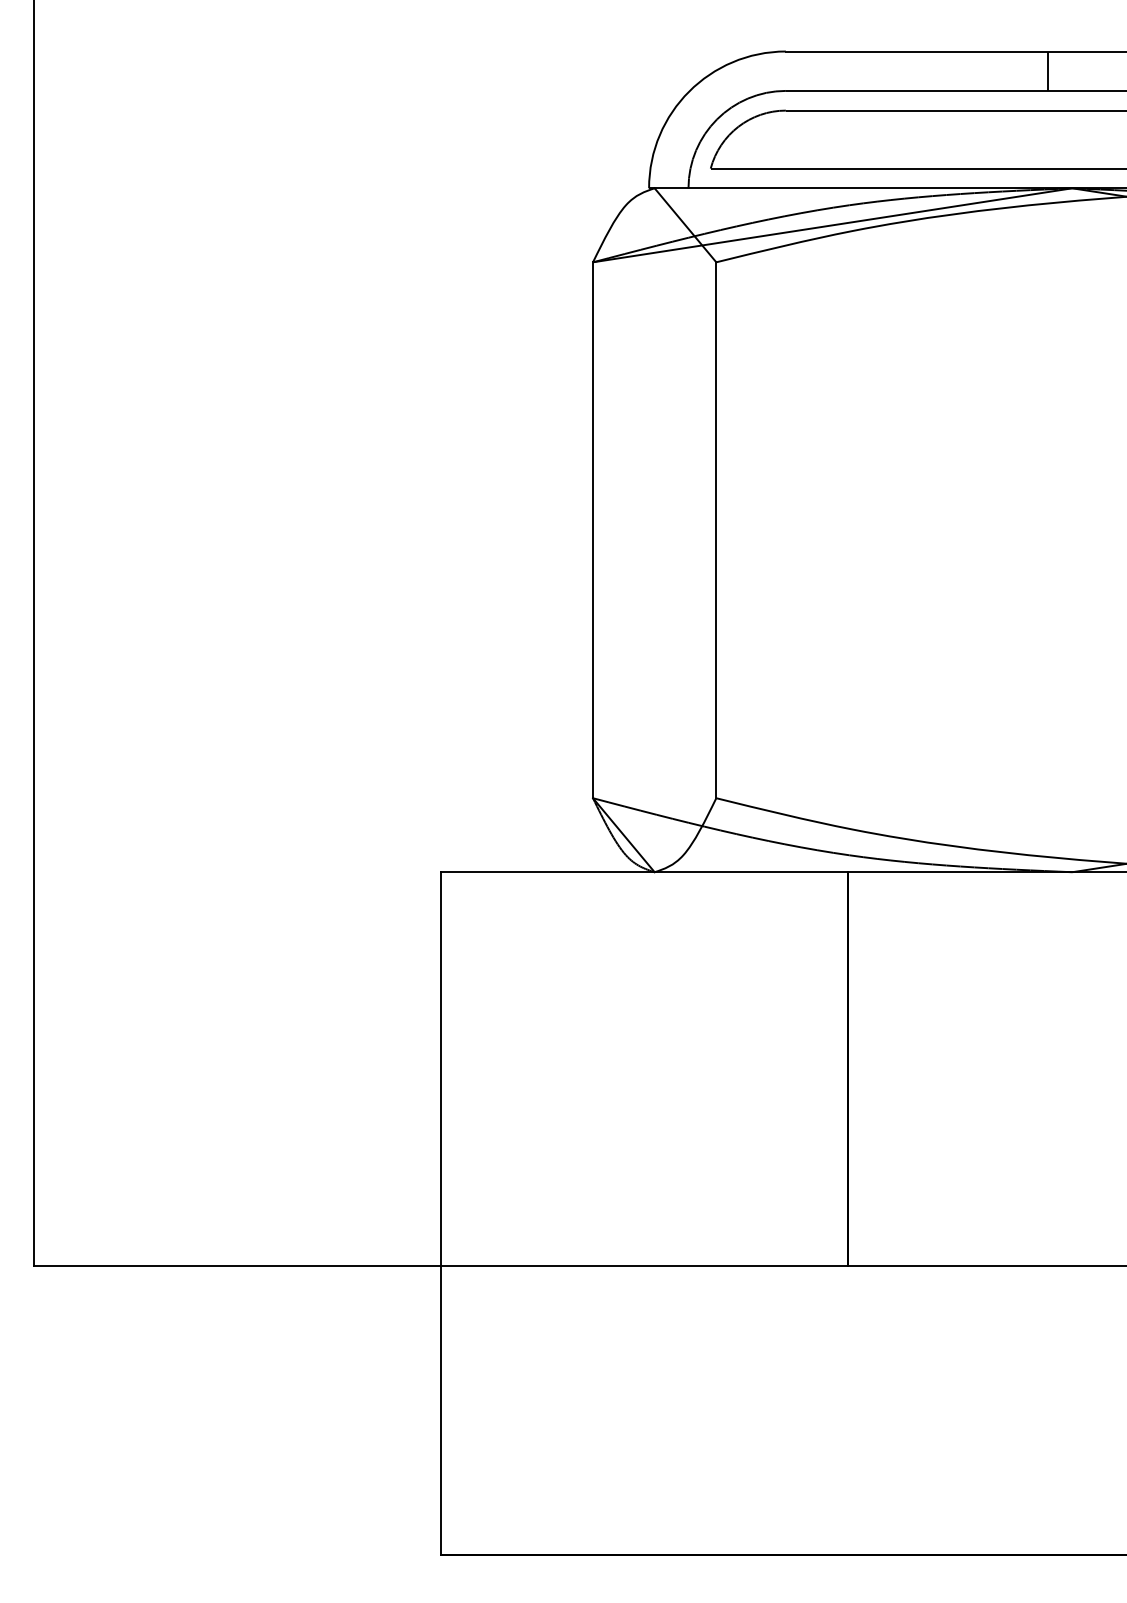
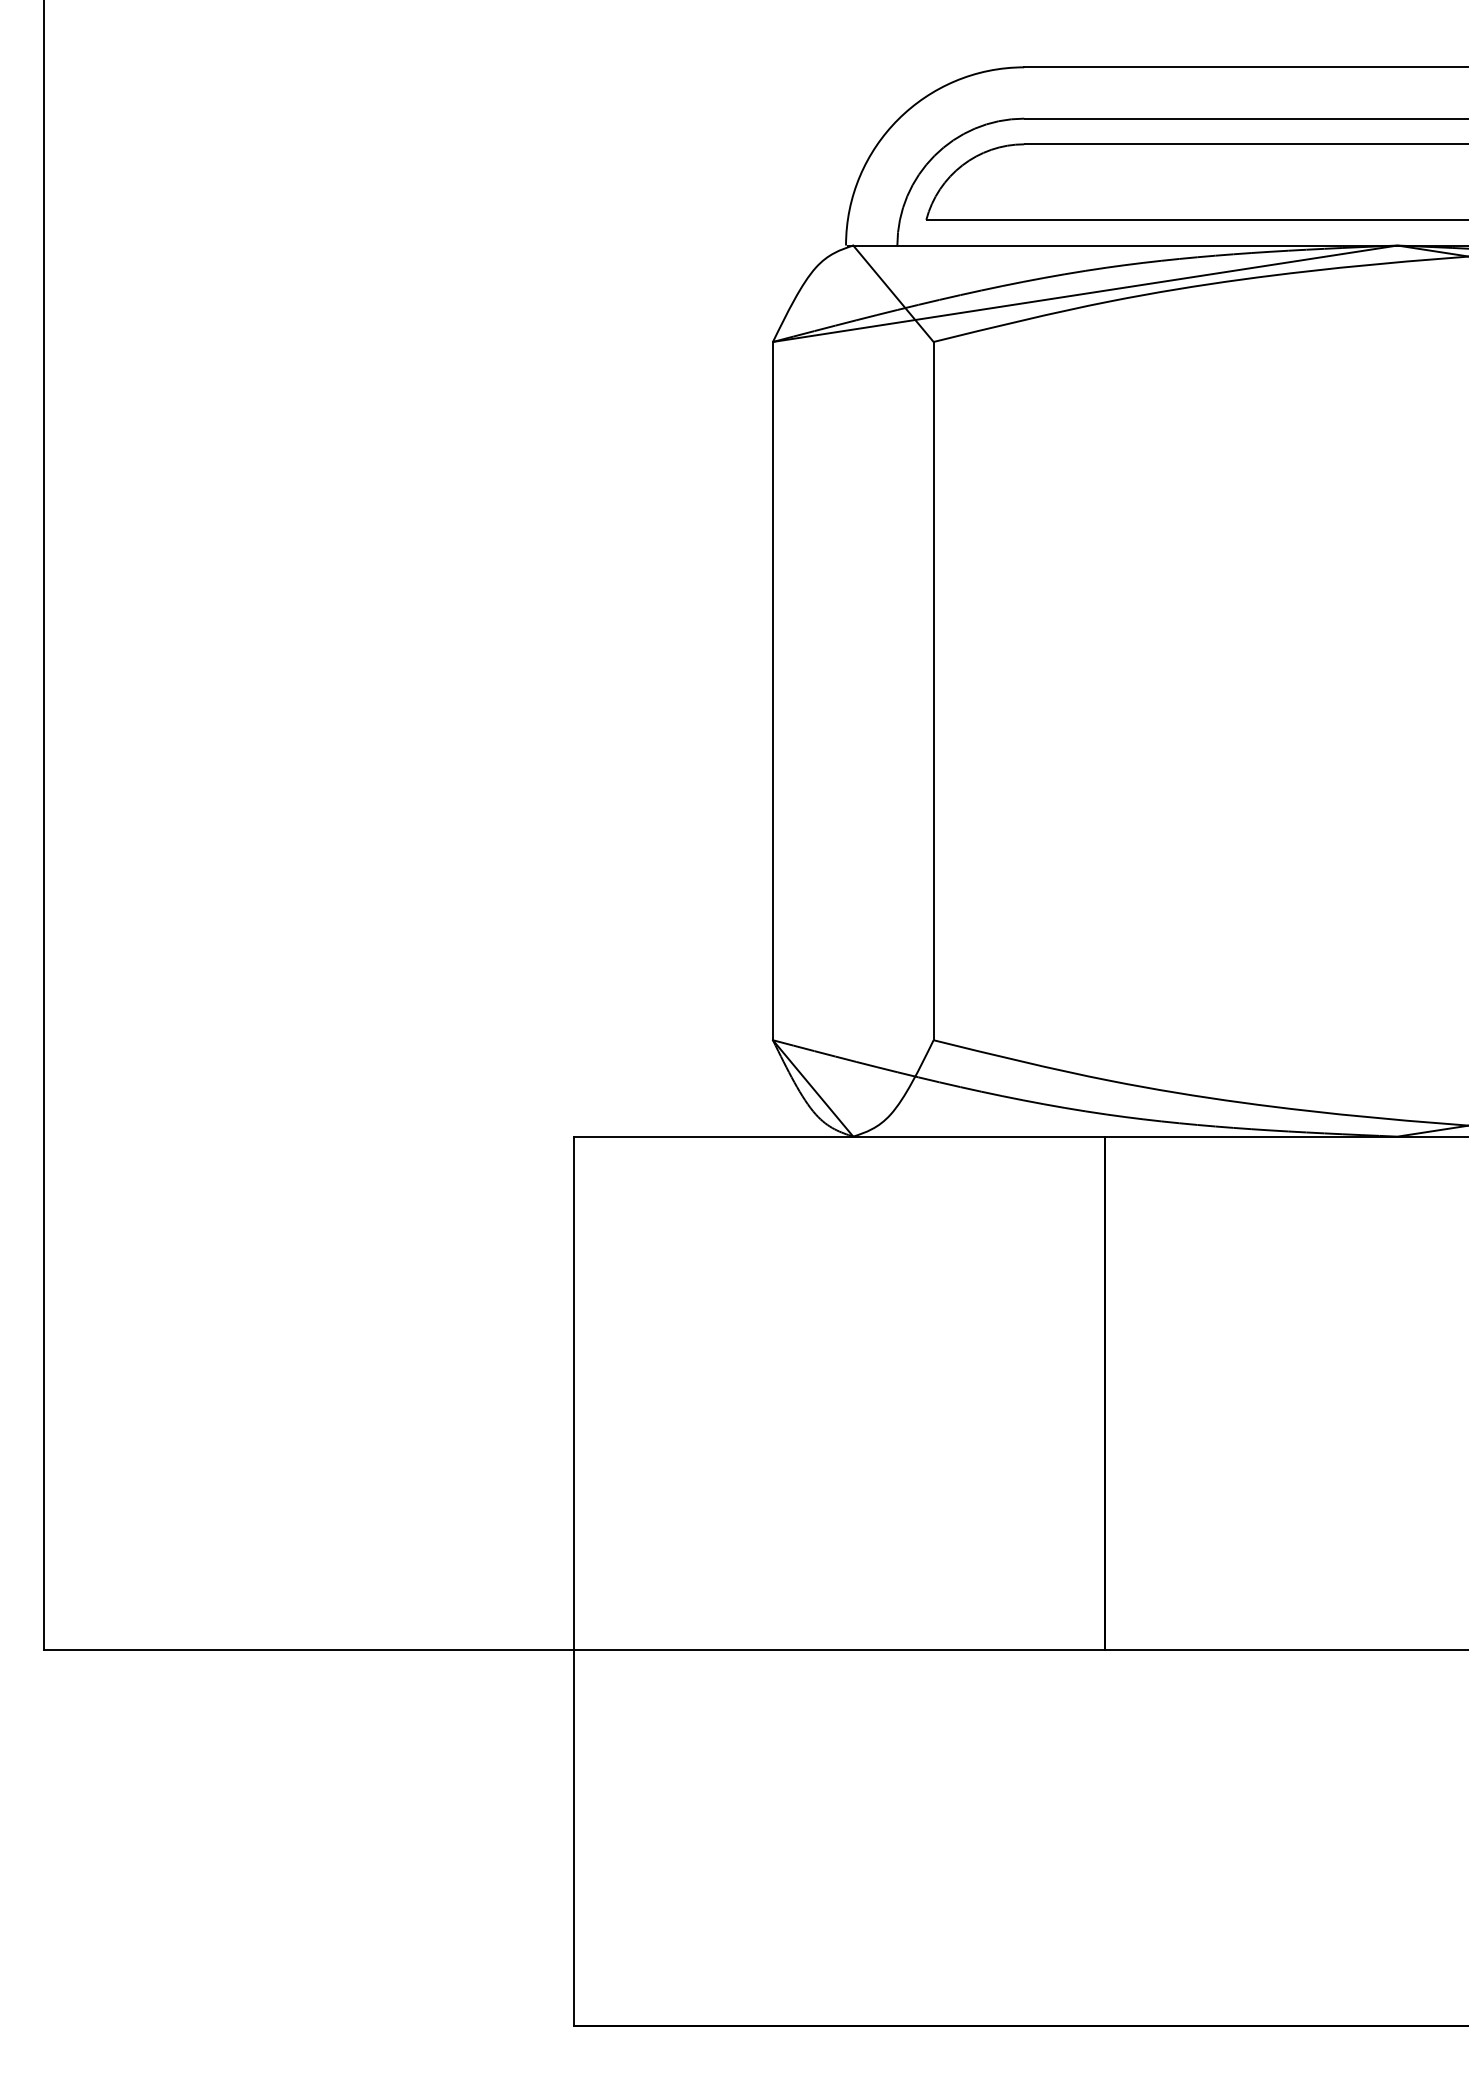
line: (1047, 70) -> (1365, 92), removed

